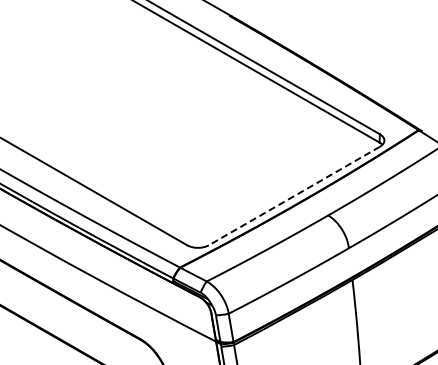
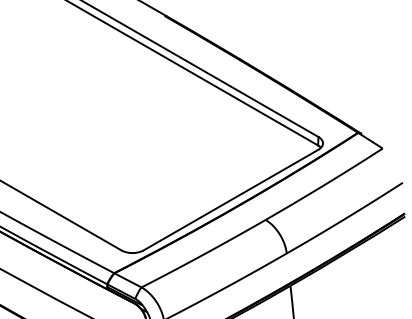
line: (294, 196) -> (231, 200), dashed -> solid

